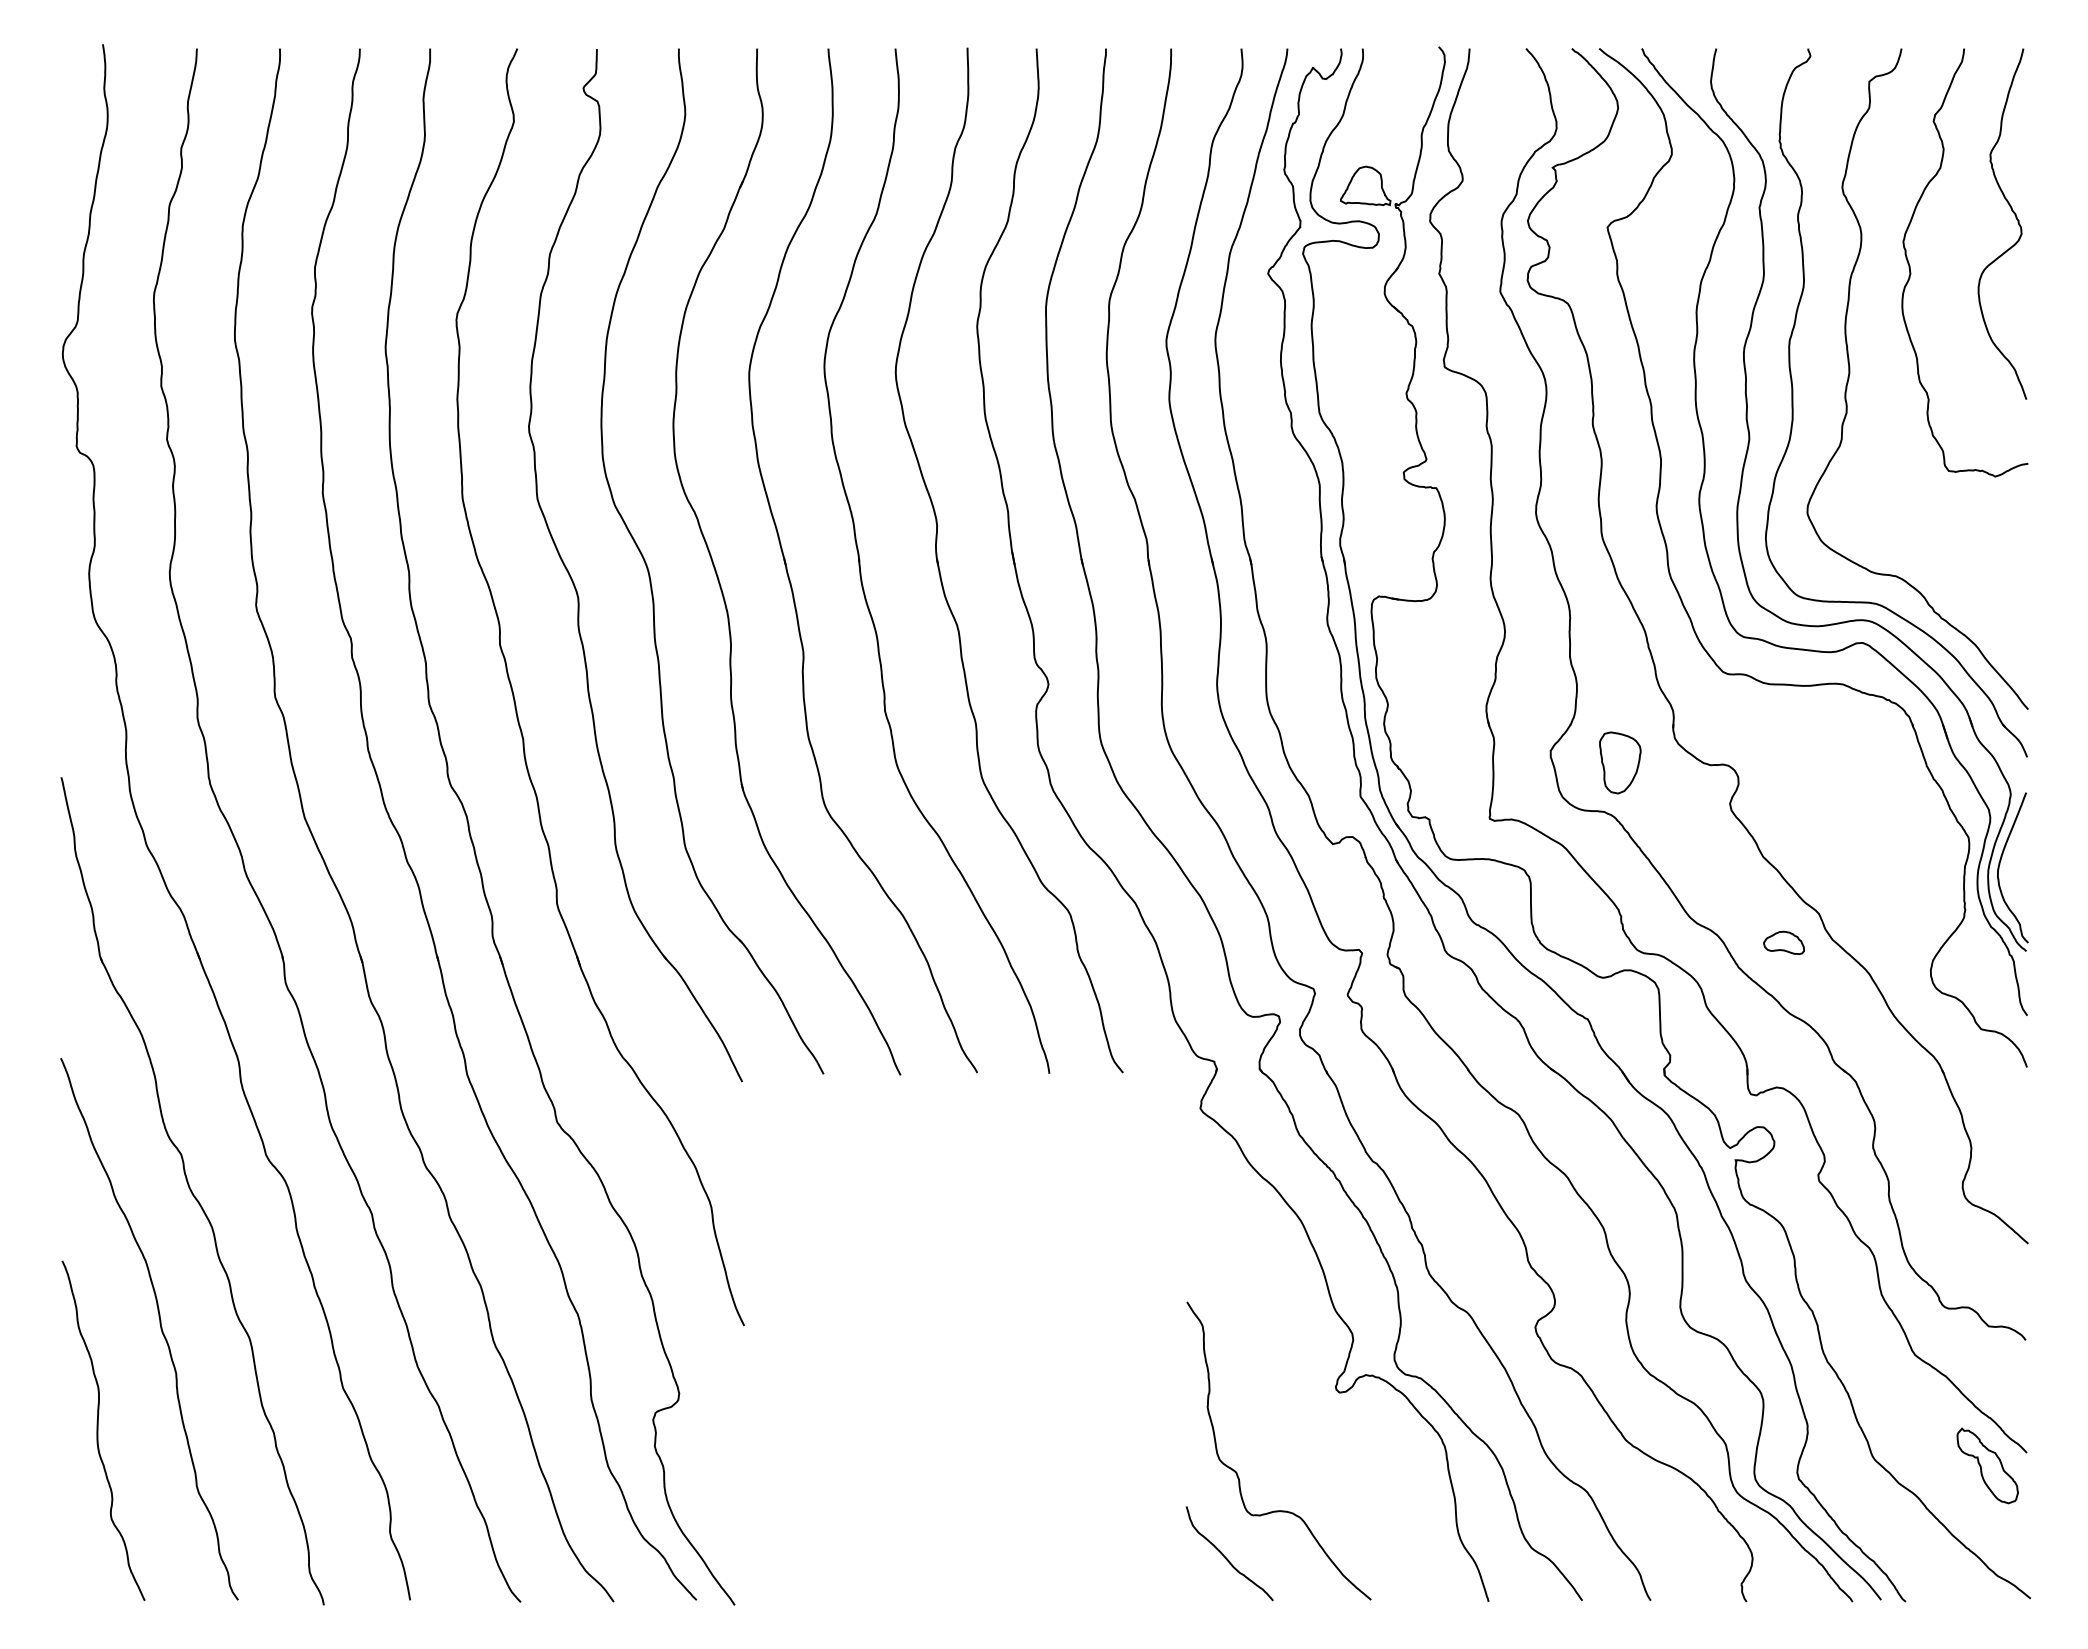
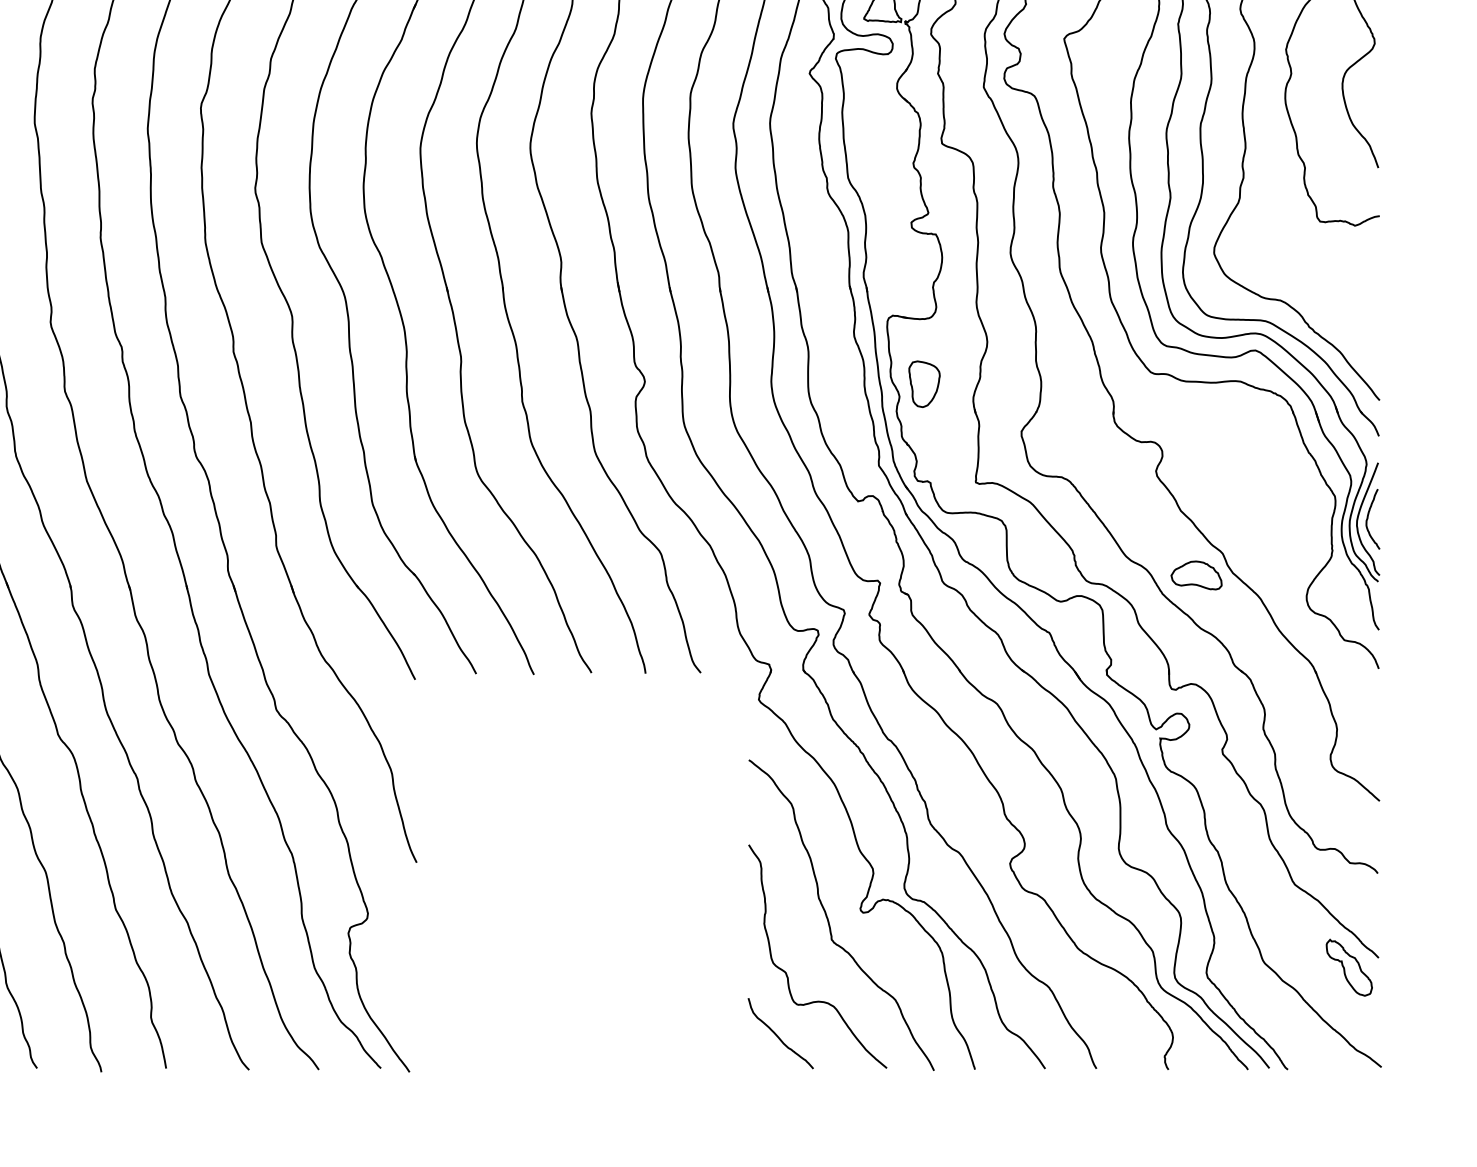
part: (1620, 762) -> (924, 383), moved
curve: (2013, 864) -> (1368, 516), added
part: (1783, 942) -> (1196, 575), size x1.67
curve: (1293, 1401) -> (828, 919), added

